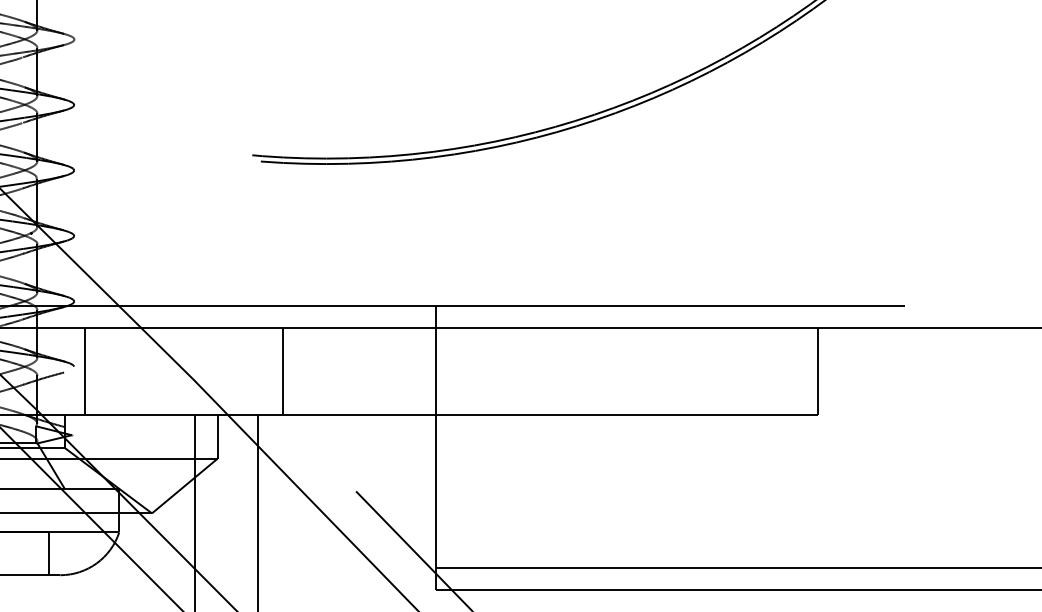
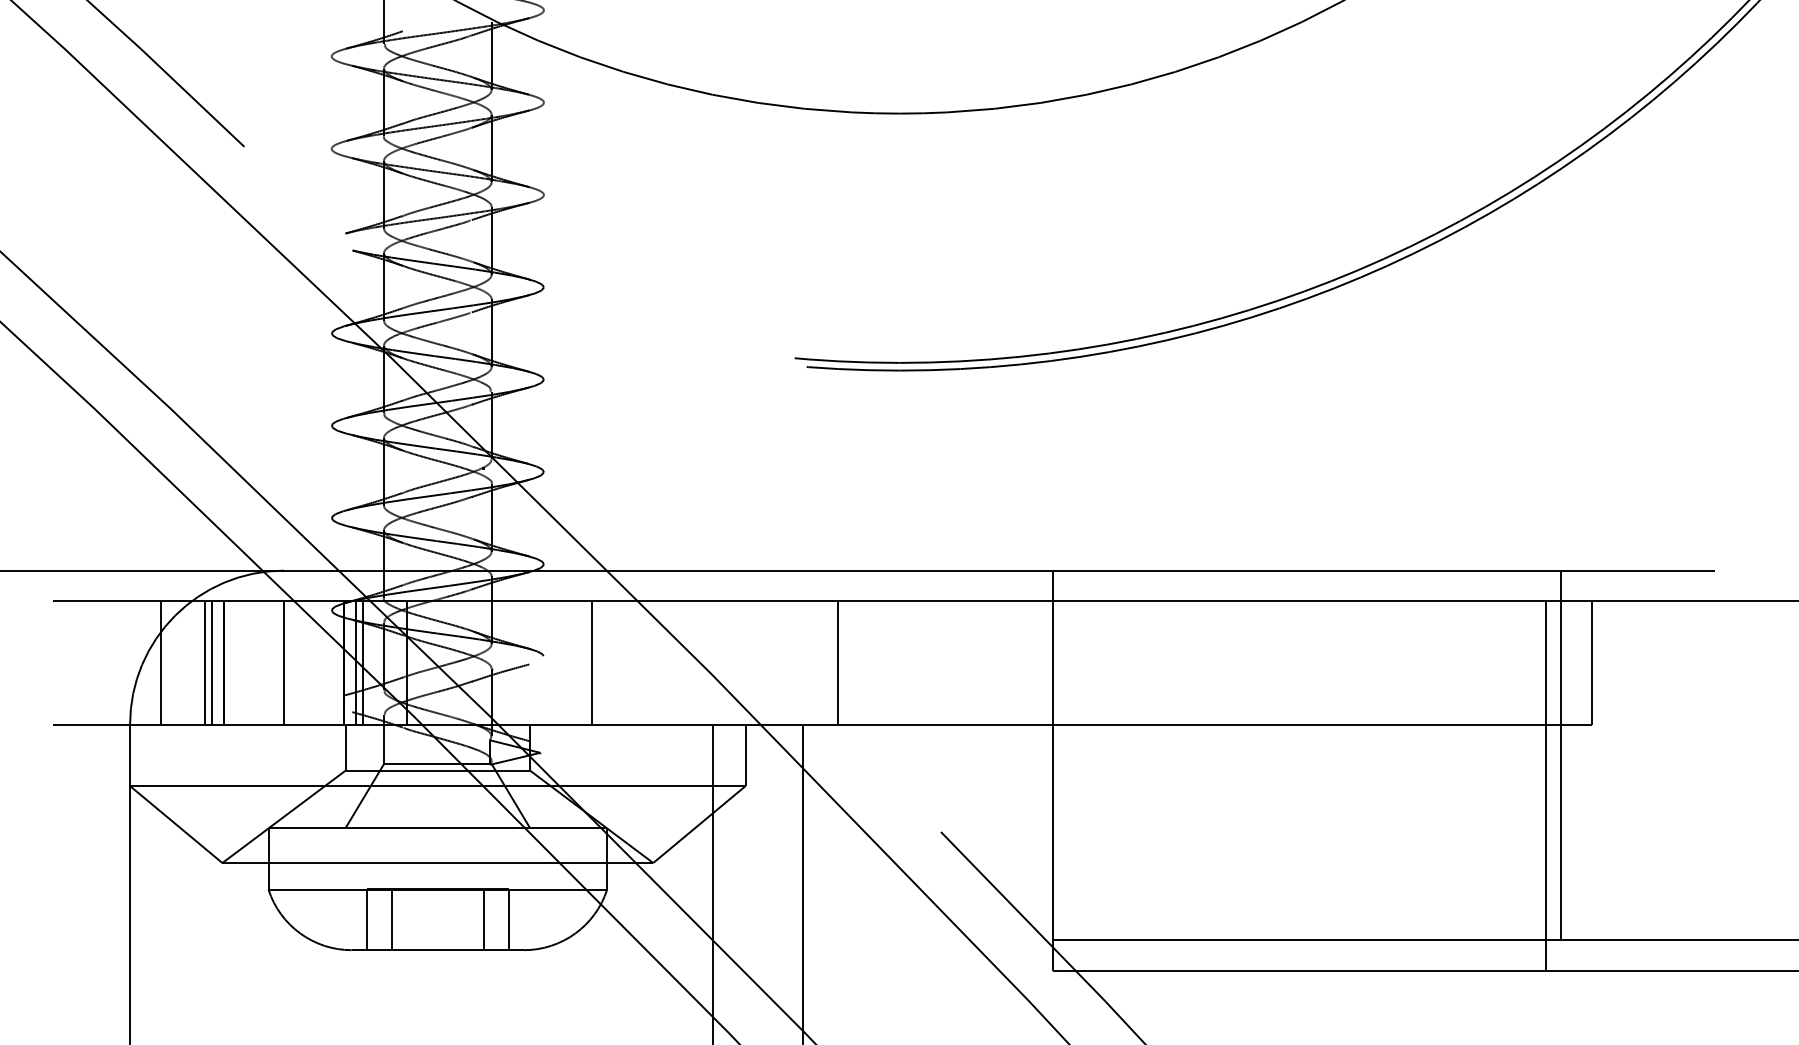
line: (84, 371) -> (591, 662), moved
line: (796, 436) -> (1561, 754), added
line: (784, 458) -> (1545, 785), added
line: (32, 553) -> (484, 919), added

